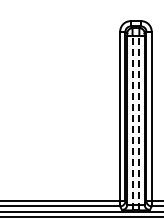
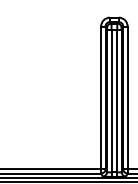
line: (132, 122) -> (111, 102), dashed -> solid
line: (139, 122) -> (117, 102), dashed -> solid

